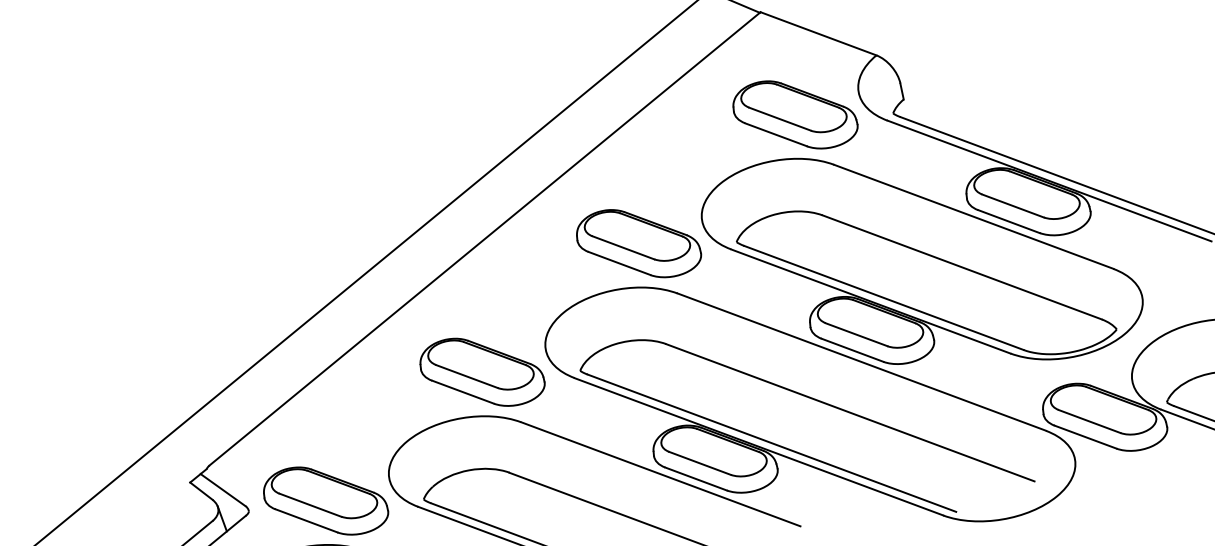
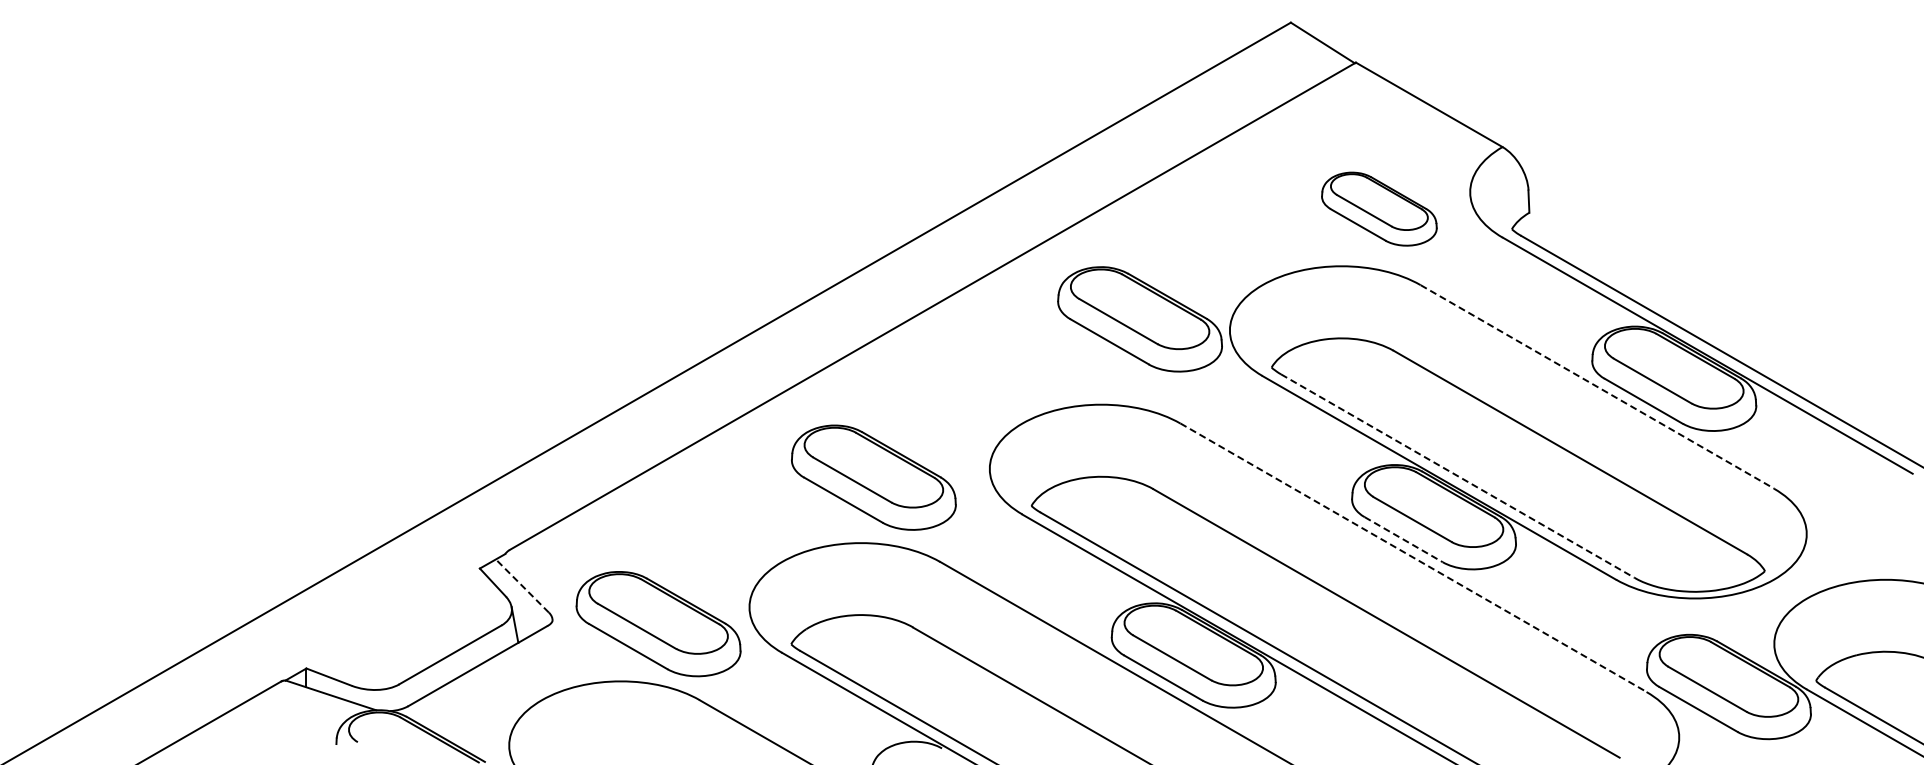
part: (795, 115) -> (1379, 209), size x0.7
line: (973, 216) -> (1597, 386), solid -> dashed
part: (638, 243) -> (1139, 319), moved
line: (883, 298) -> (1457, 476), solid -> dashed
line: (853, 350) -> (1404, 539), solid -> dashed
line: (861, 361) -> (1413, 557), solid -> dashed
part: (481, 372) -> (873, 477), moved
line: (223, 490) -> (522, 586), solid -> dashed

